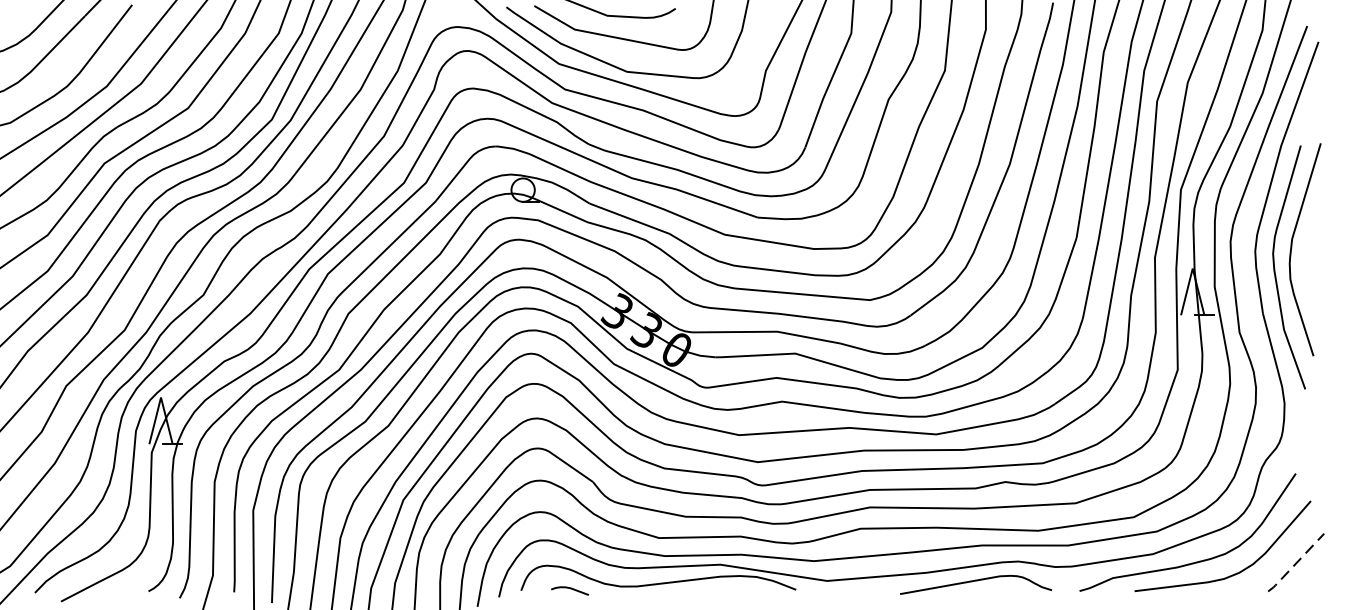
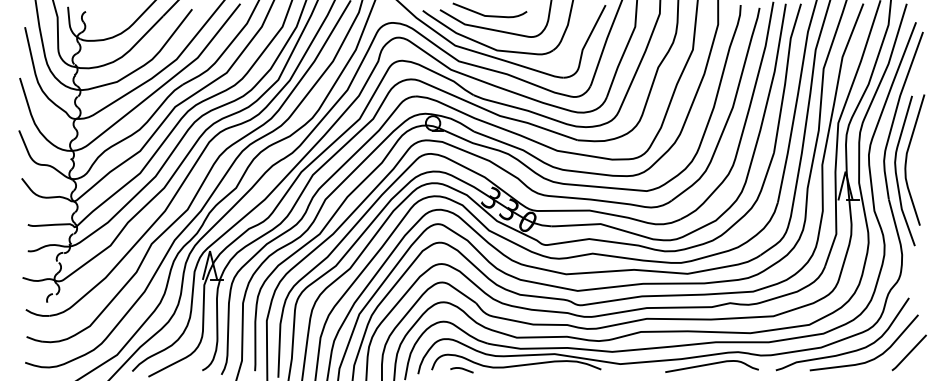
line: (1294, 563) -> (908, 353), dashed -> solid

